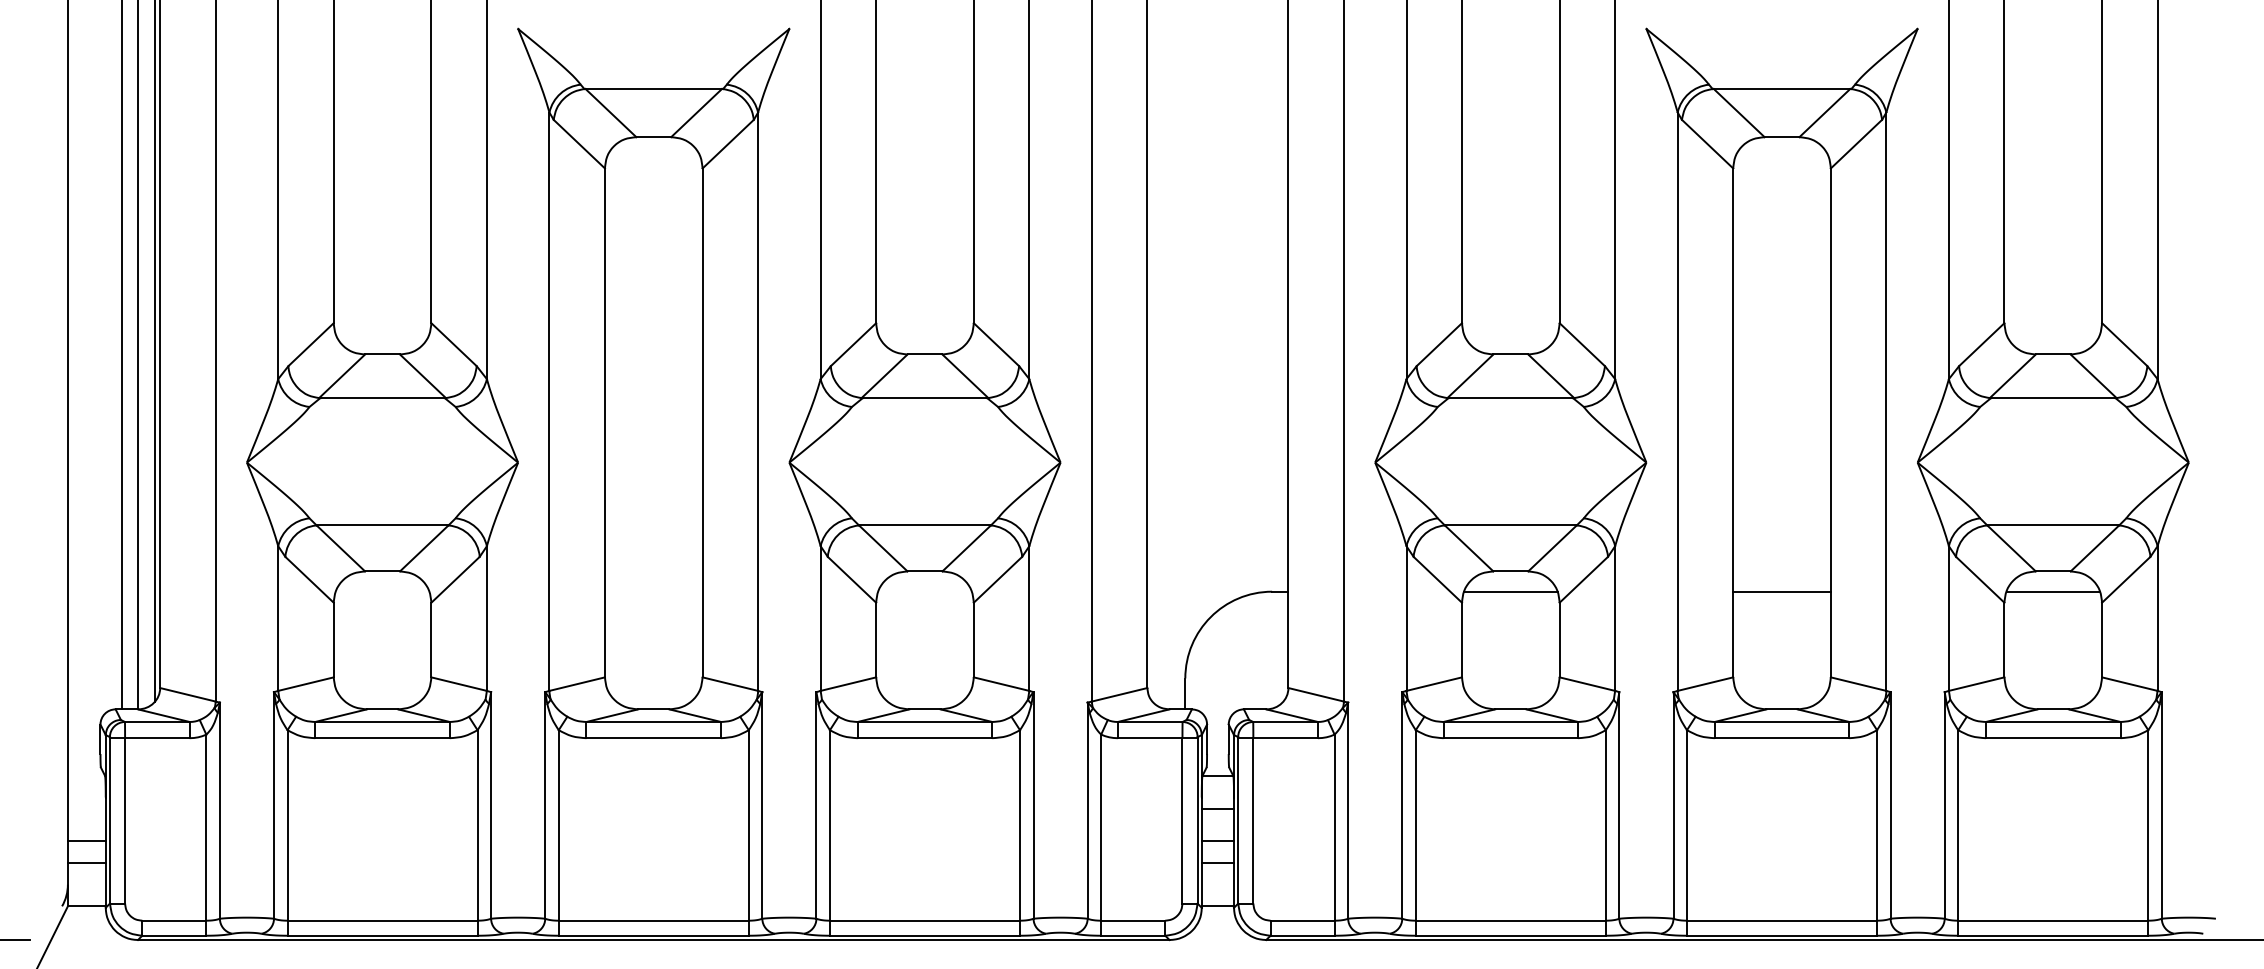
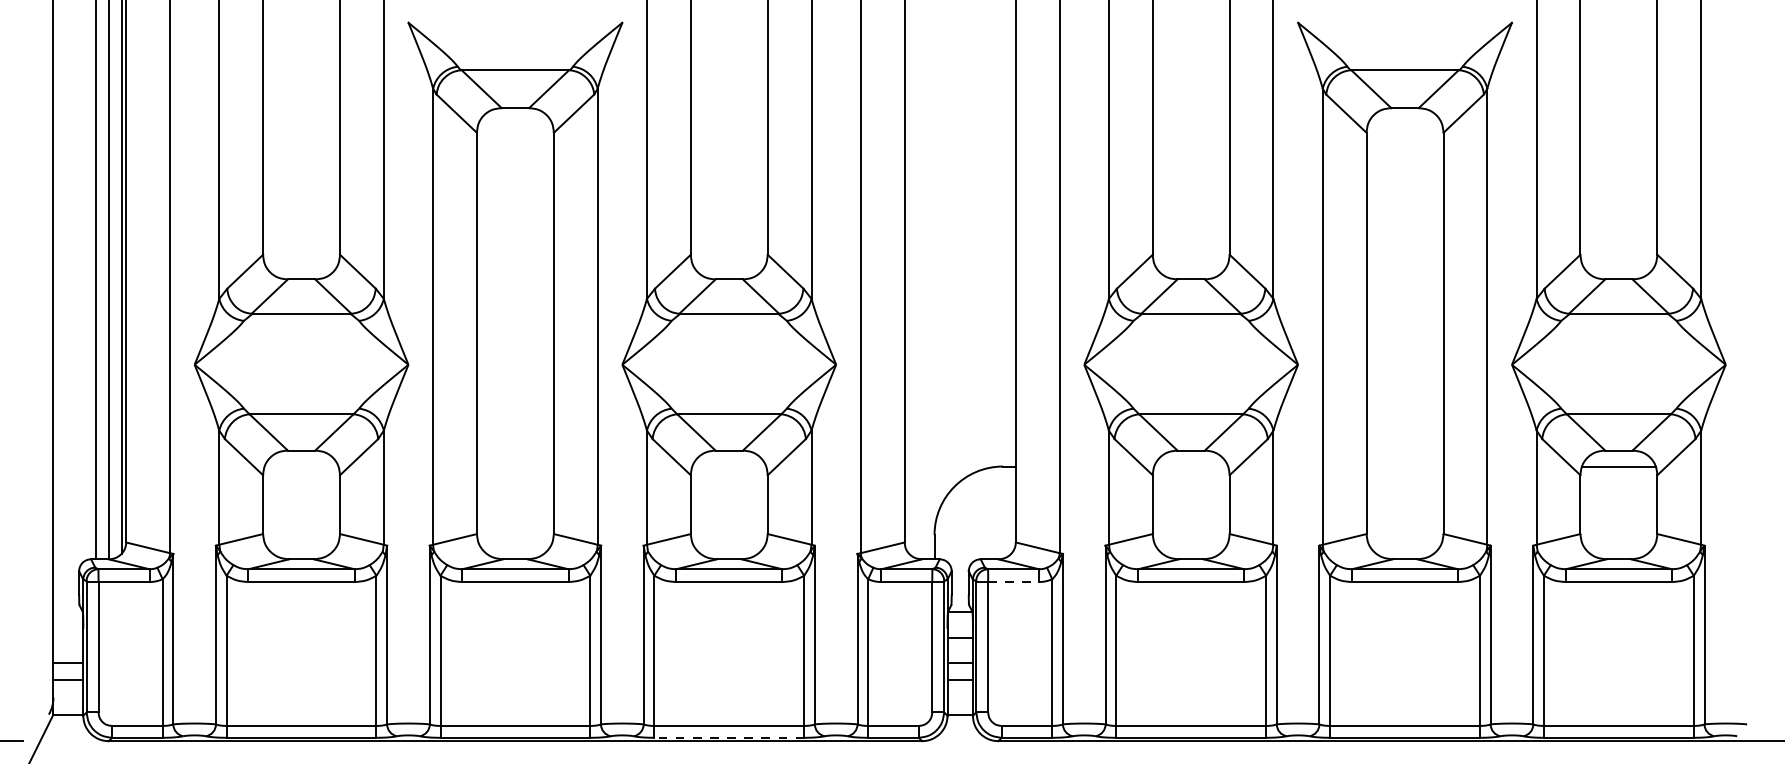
line: (1510, 591) -> (1190, 466), removed
line: (1781, 591) -> (1404, 466), removed
line: (1286, 738) -> (1014, 582), solid -> dashed
line: (924, 935) -> (728, 737), solid -> dashed

